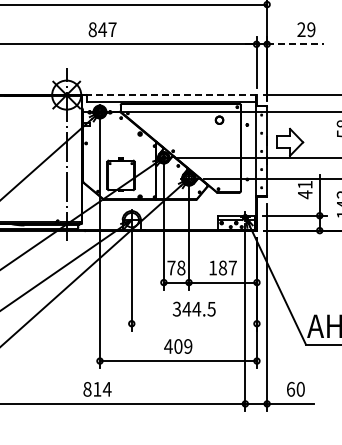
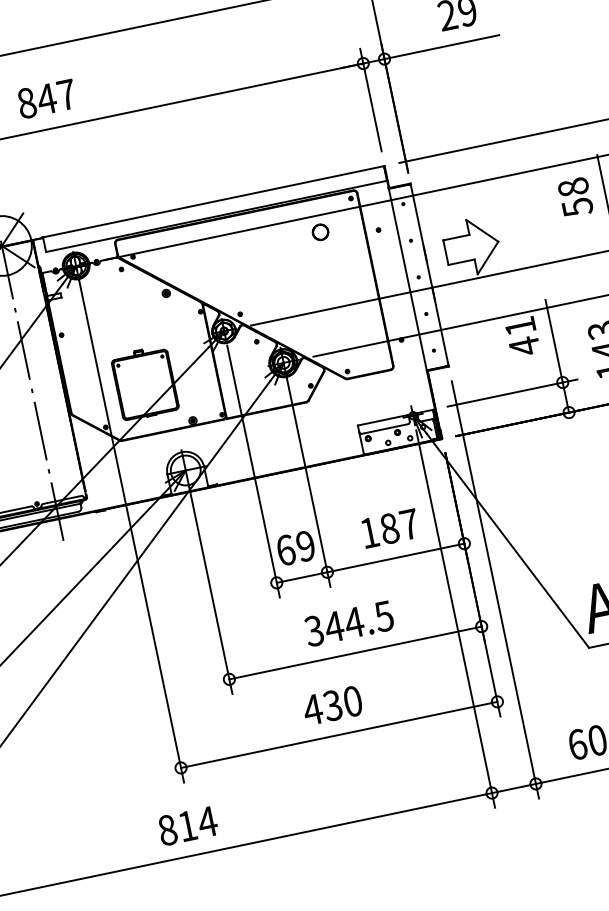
line: (296, 44) -> (443, 47), dashed -> solid
line: (171, 95) -> (213, 202), dashed -> solid
text: (176, 267) -> (295, 547), 78 -> 69
line: (193, 323) -> (353, 652), added
text: (183, 346) -> (343, 703), 409 -> 430

